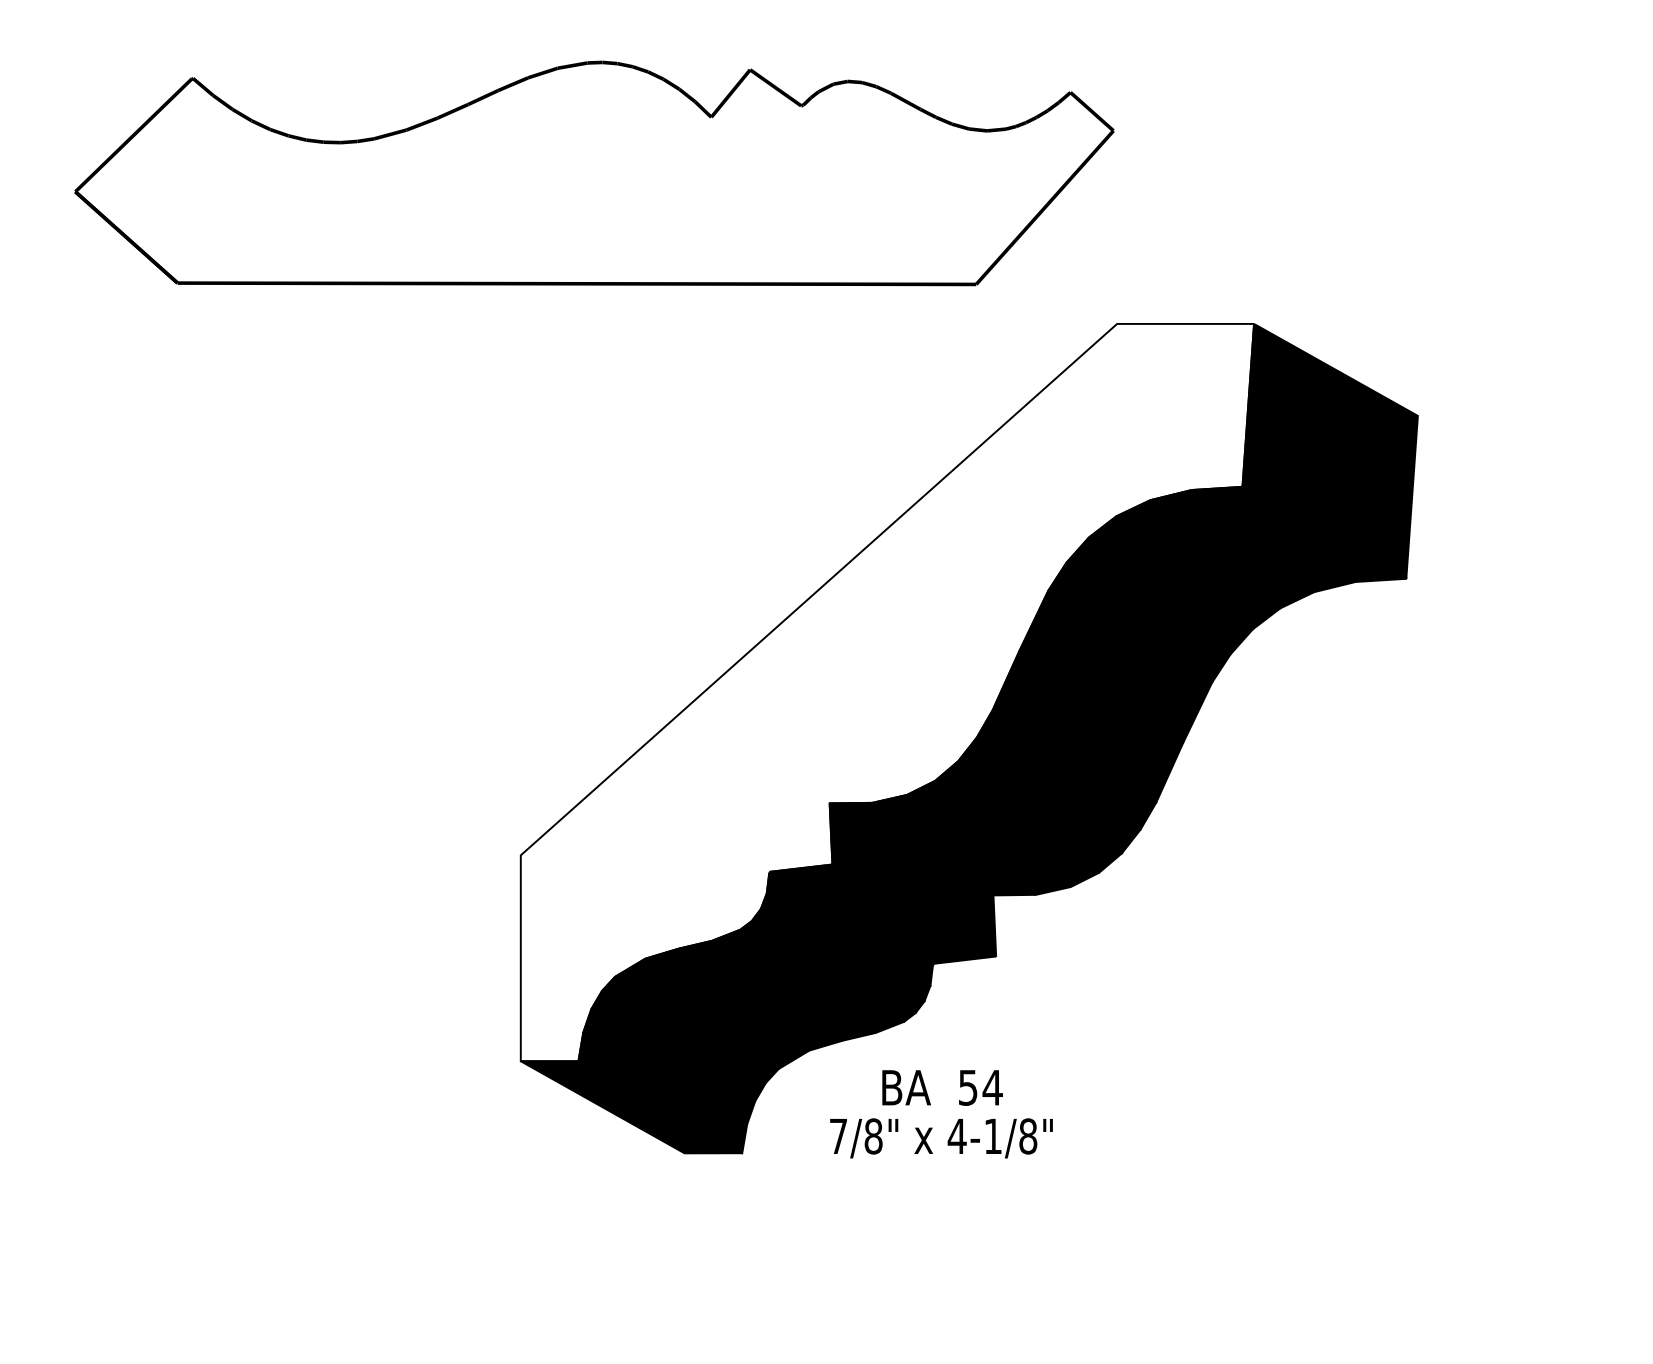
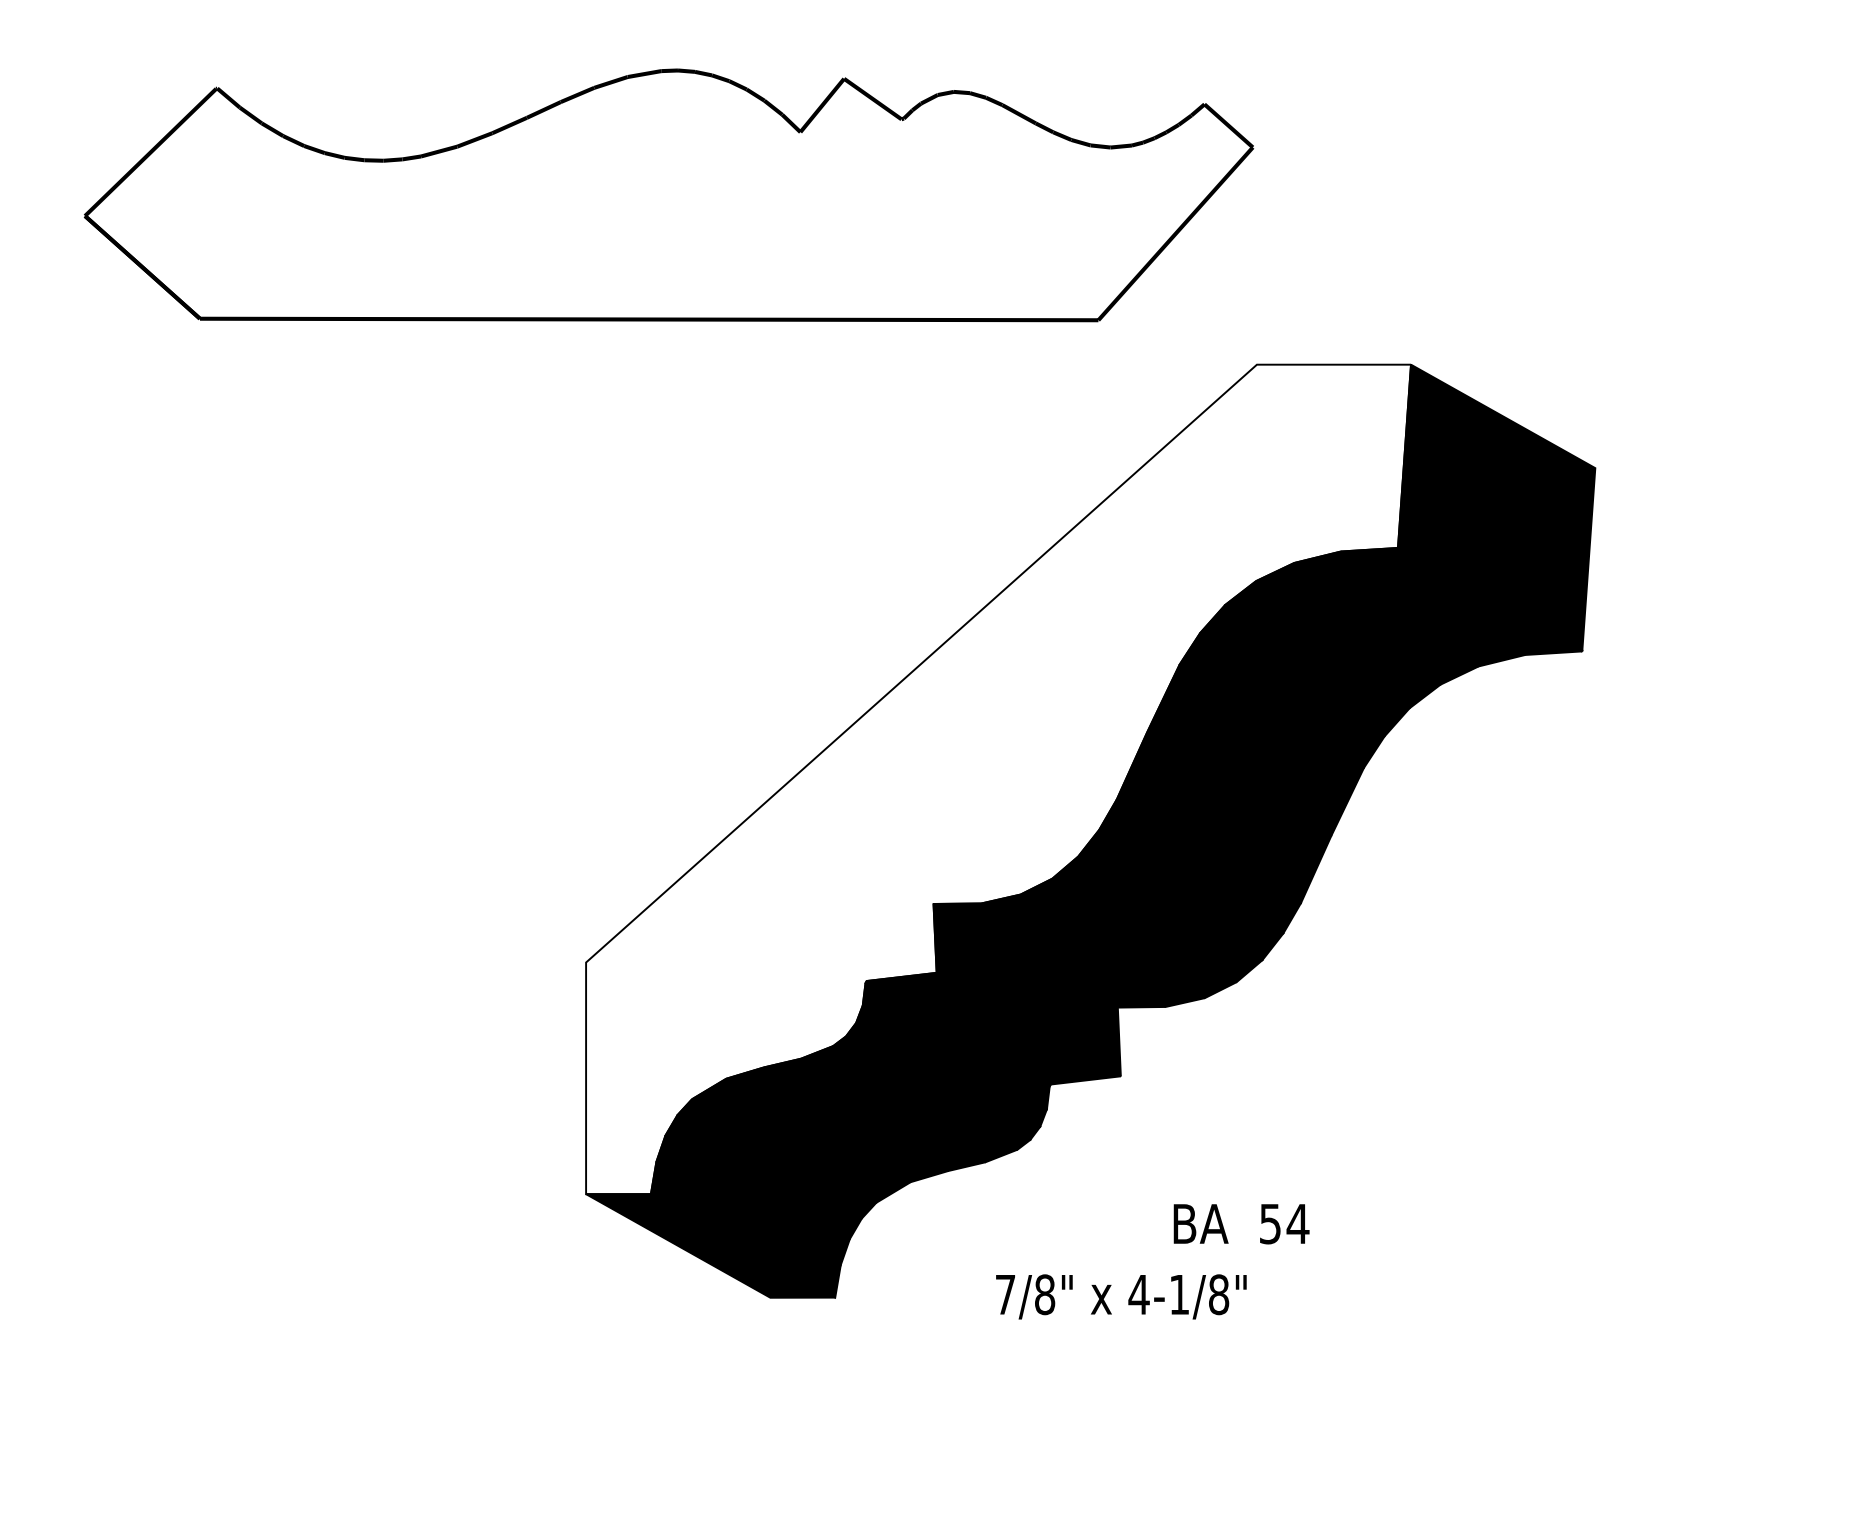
text: (942, 1088) -> (1241, 1224), moved
text: (941, 1138) -> (1121, 1296), moved

